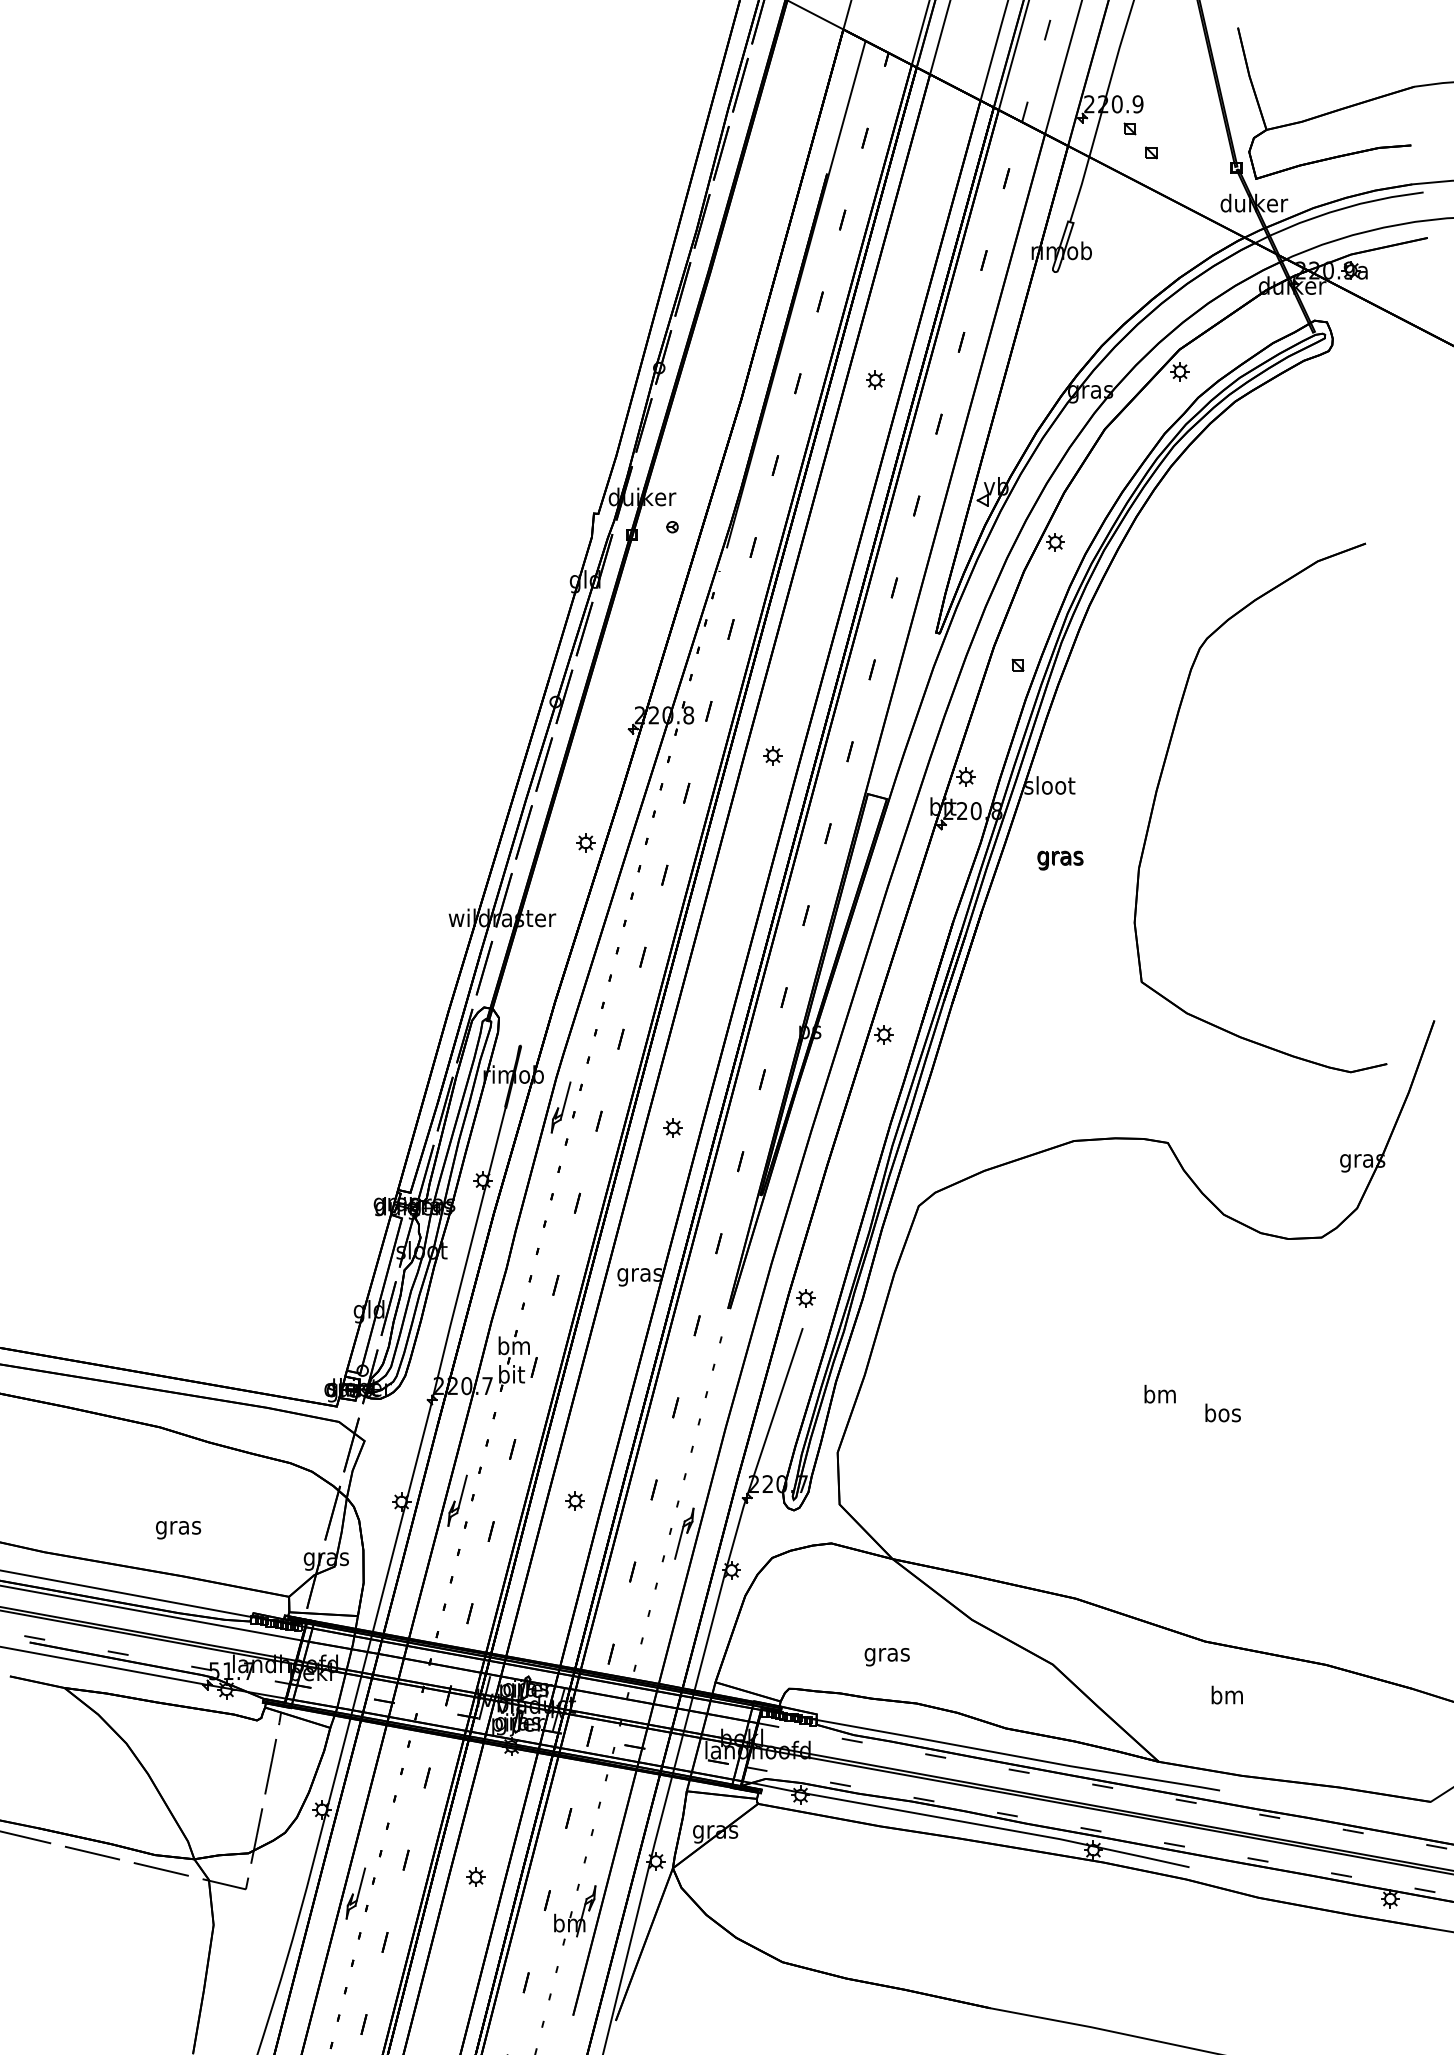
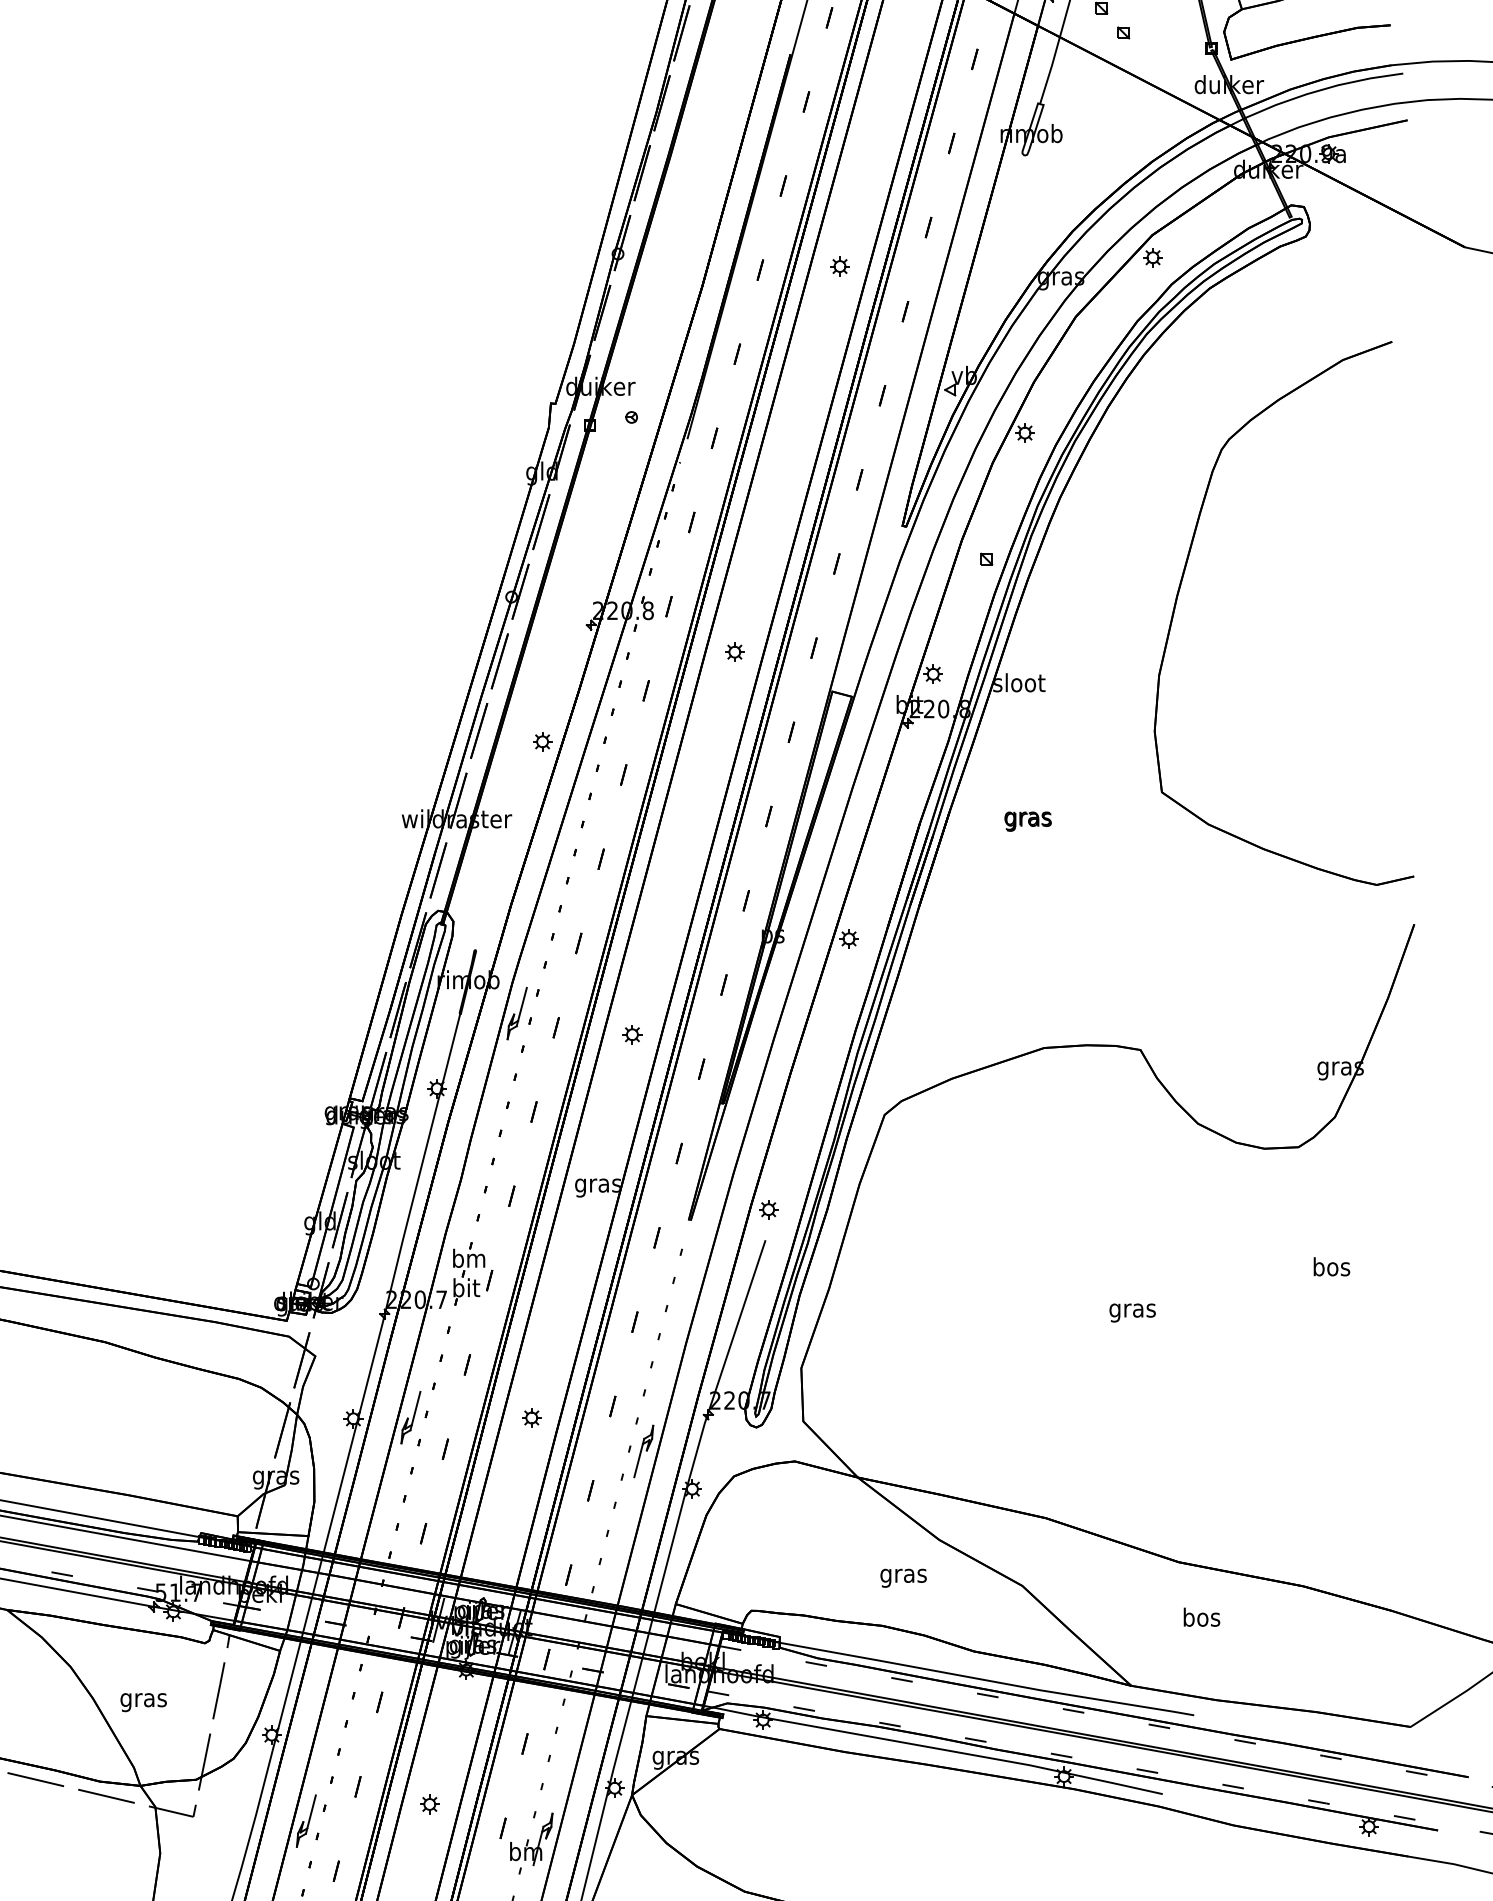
part: (1160, 781) -> (1181, 586), moved
text: (1060, 860) -> (1028, 821), moved
text: (1159, 1396) -> (1131, 1310), bm -> gras
text: (1222, 1412) -> (1331, 1266), moved
text: (178, 1530) -> (143, 1702), moved
text: (886, 1657) -> (902, 1578), moved
text: (1227, 1694) -> (1201, 1616), bm -> bos

